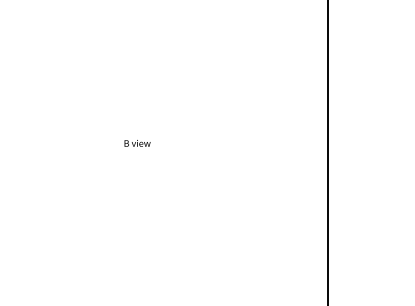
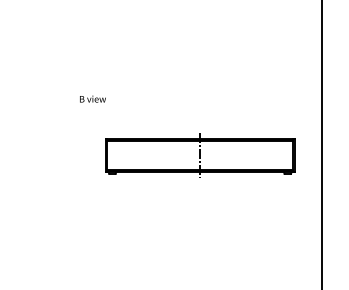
text: (137, 143) -> (92, 99), moved
part: (206, 194) -> (199, 155), added

